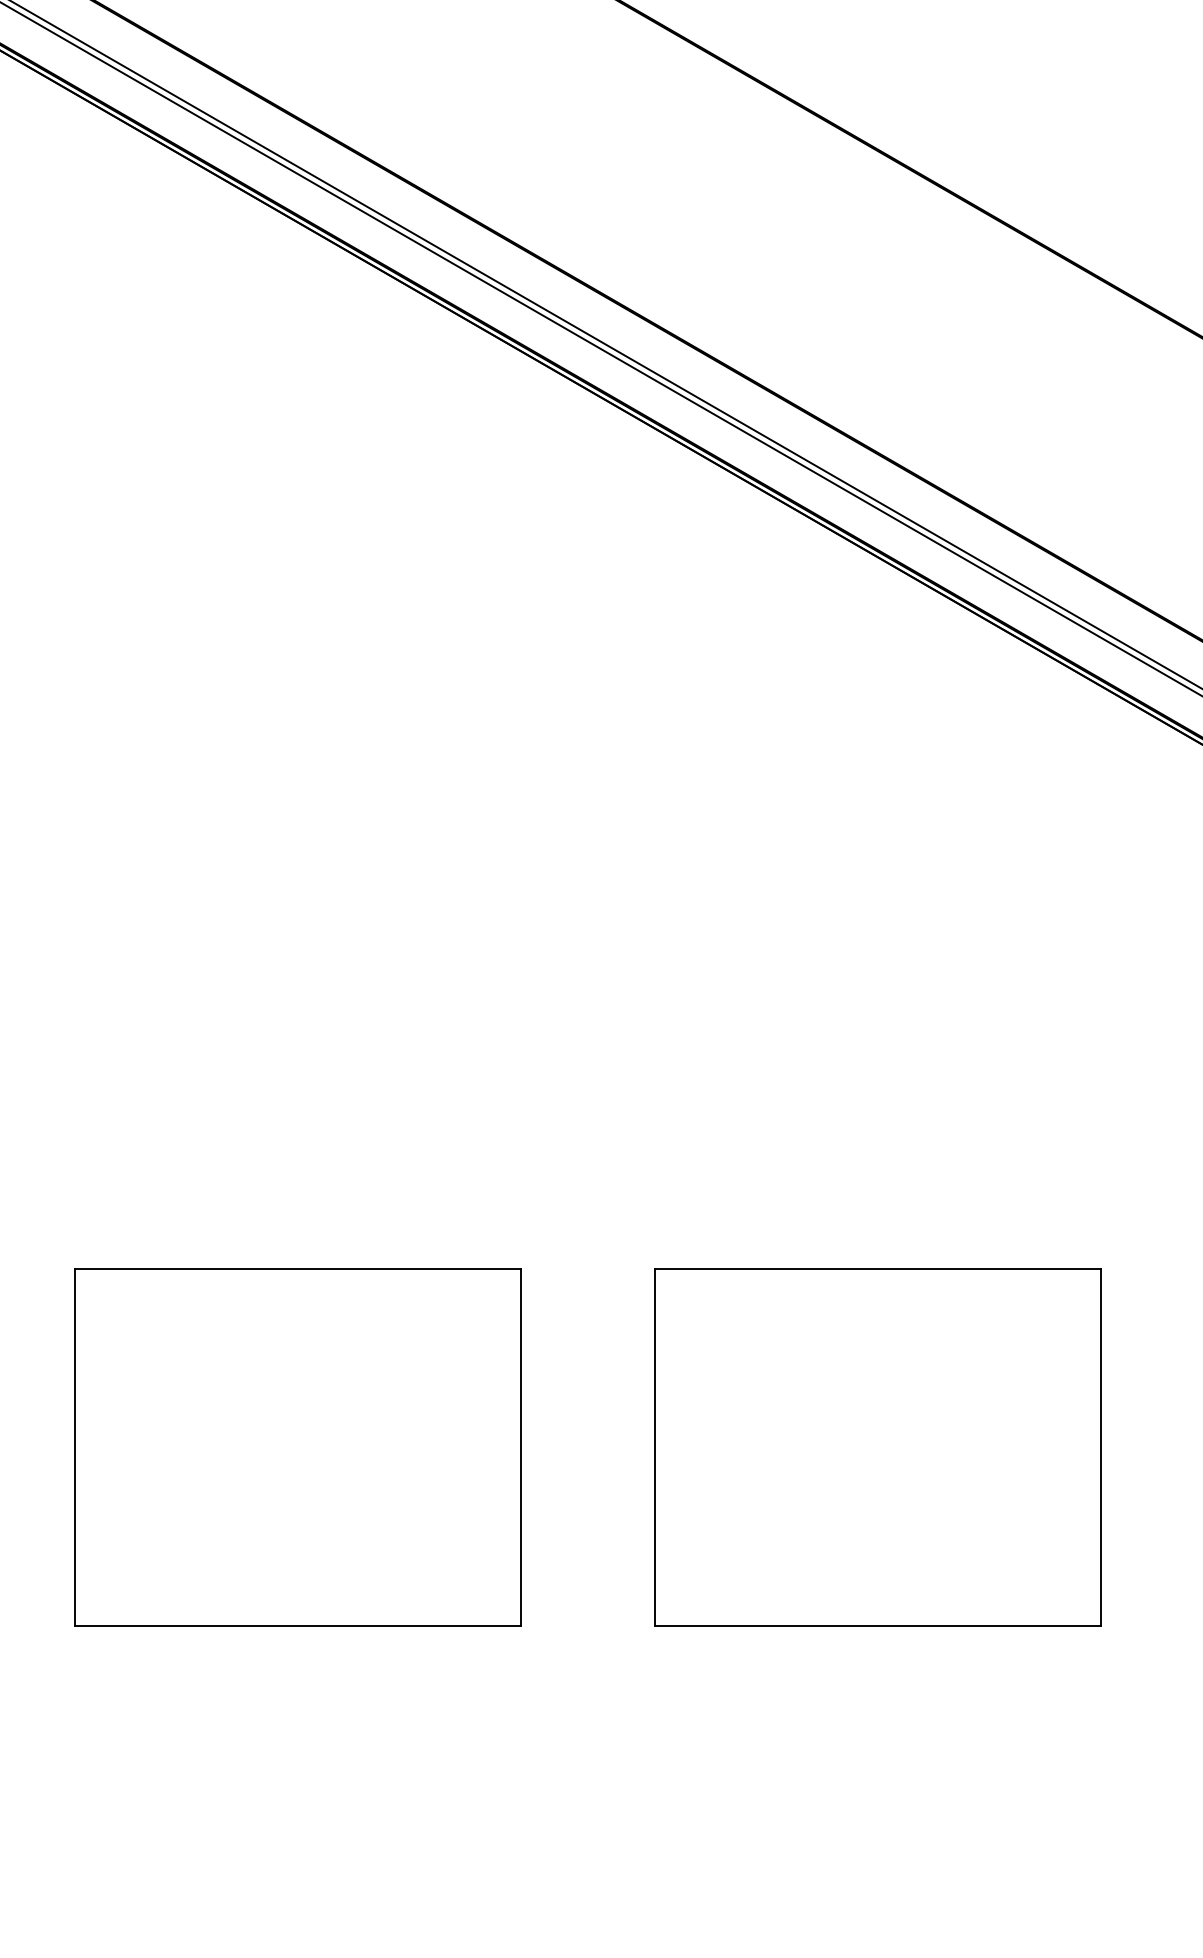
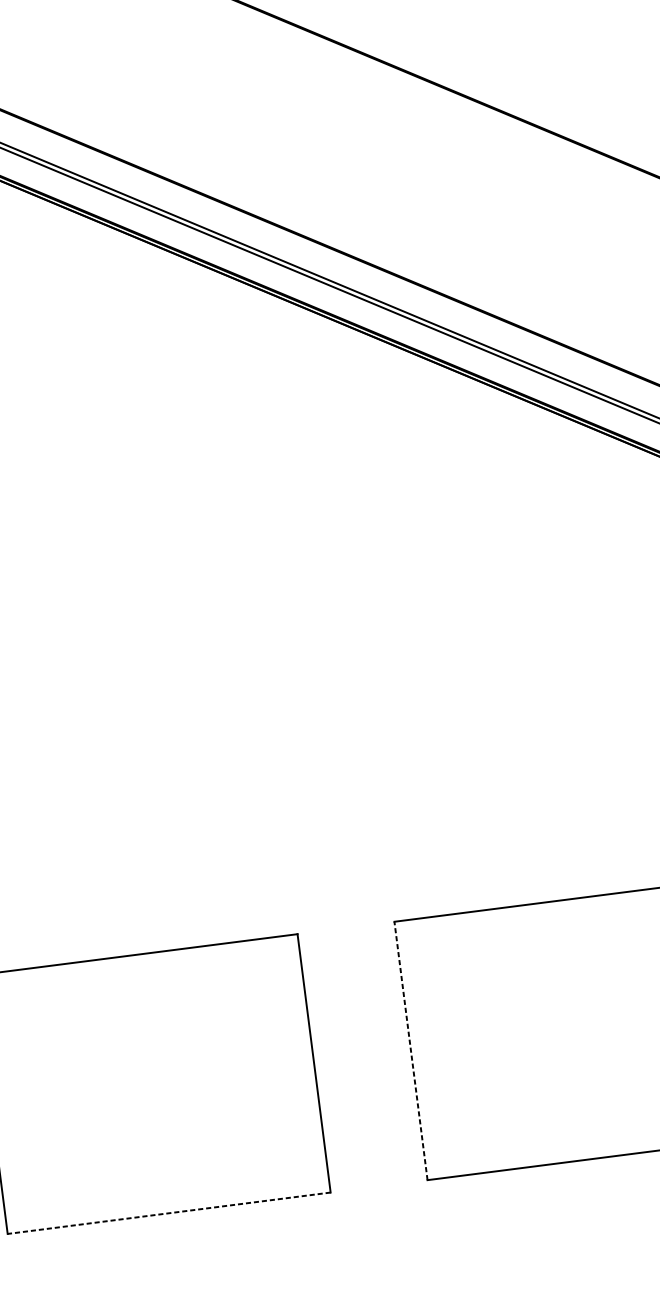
line: (654, 1447) -> (410, 1050), solid -> dashed
line: (297, 1625) -> (168, 1212), solid -> dashed

